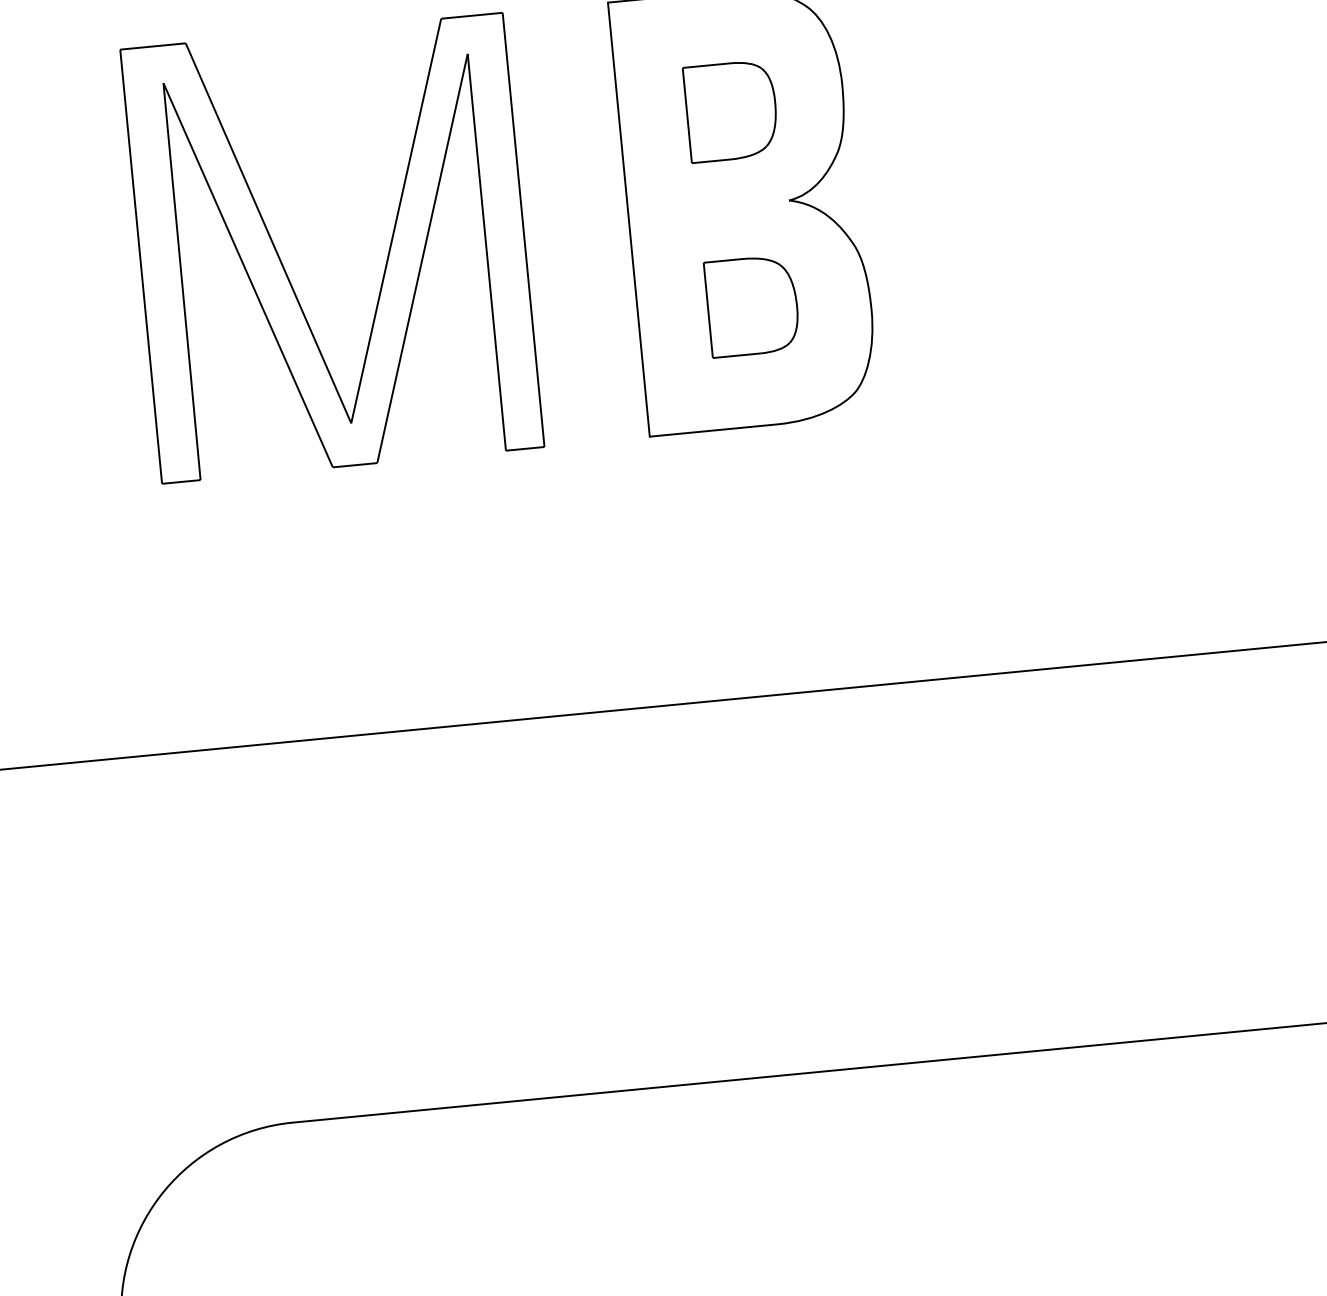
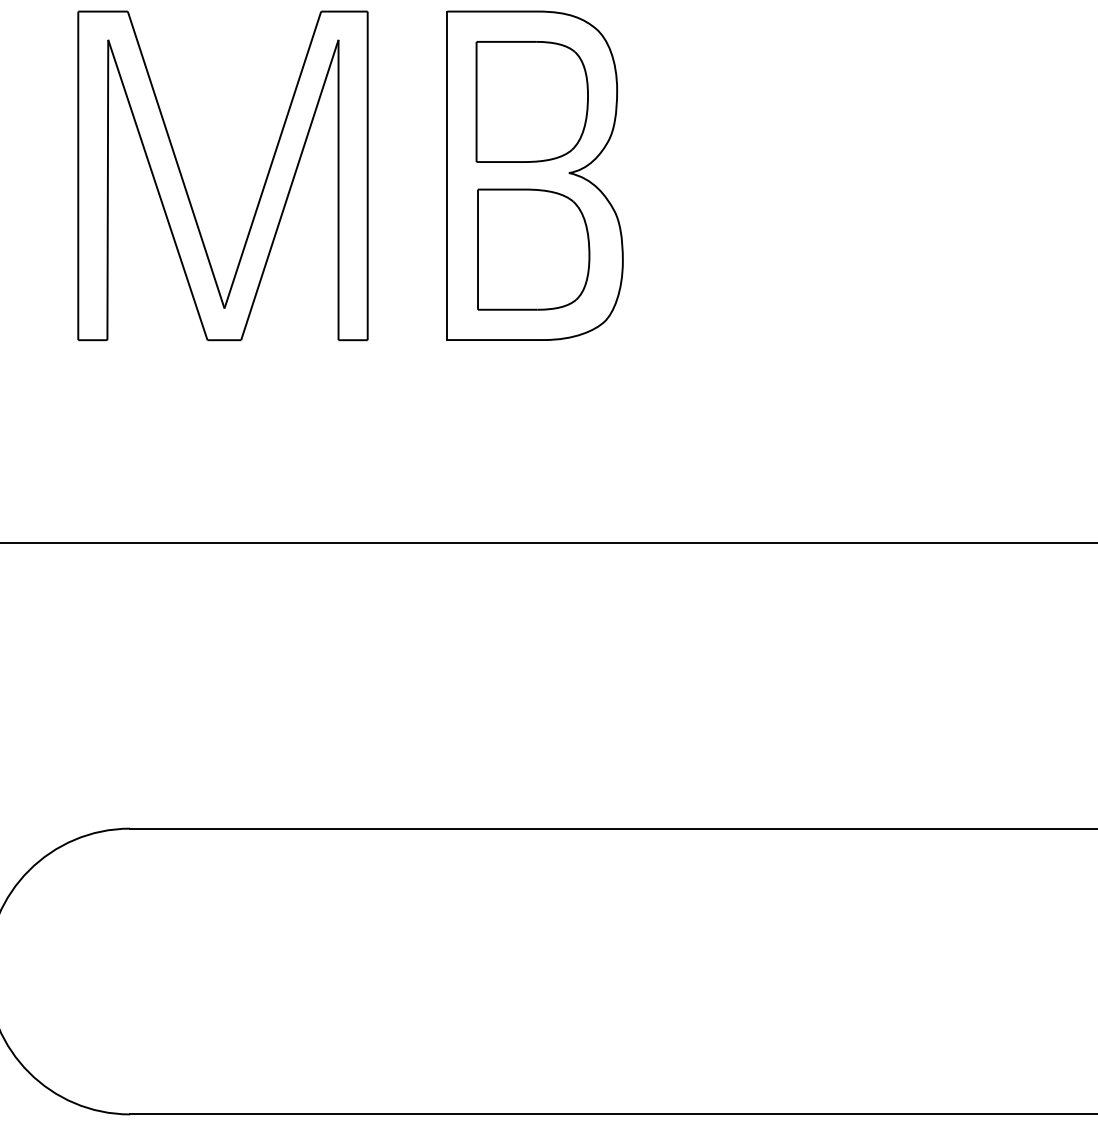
part: (730, 110) -> (531, 101), size x1.67
part: (752, 306) -> (533, 249), size x1.67

